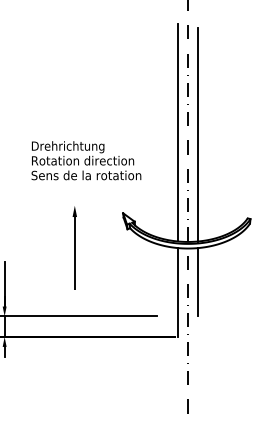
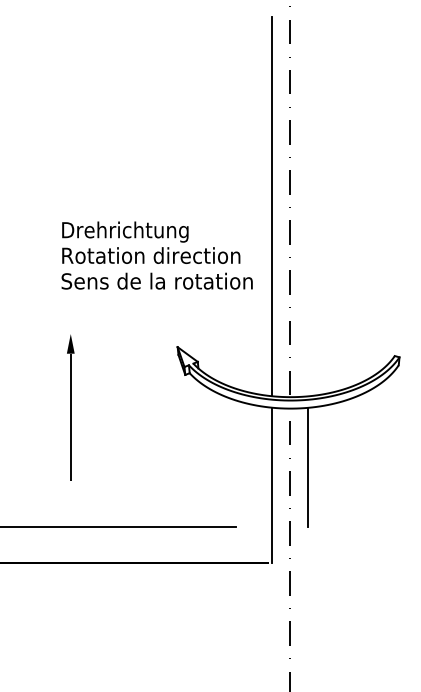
line: (197, 134) -> (307, 209), removed
text: (86, 160) -> (157, 255), moved
part: (74, 247) -> (70, 406), moved

